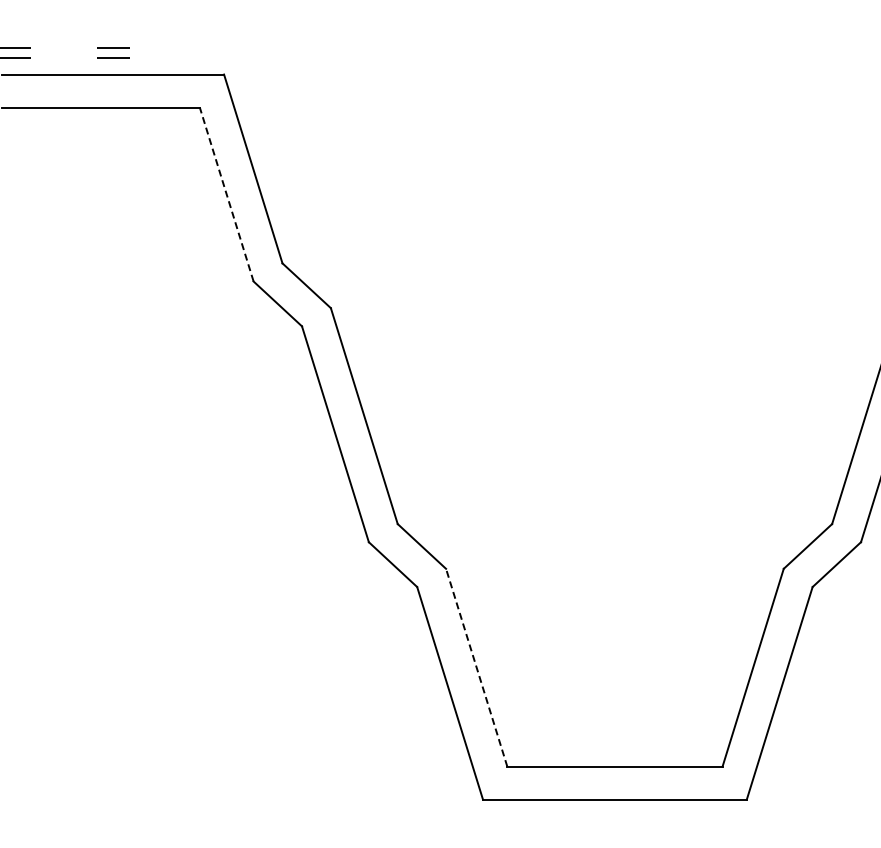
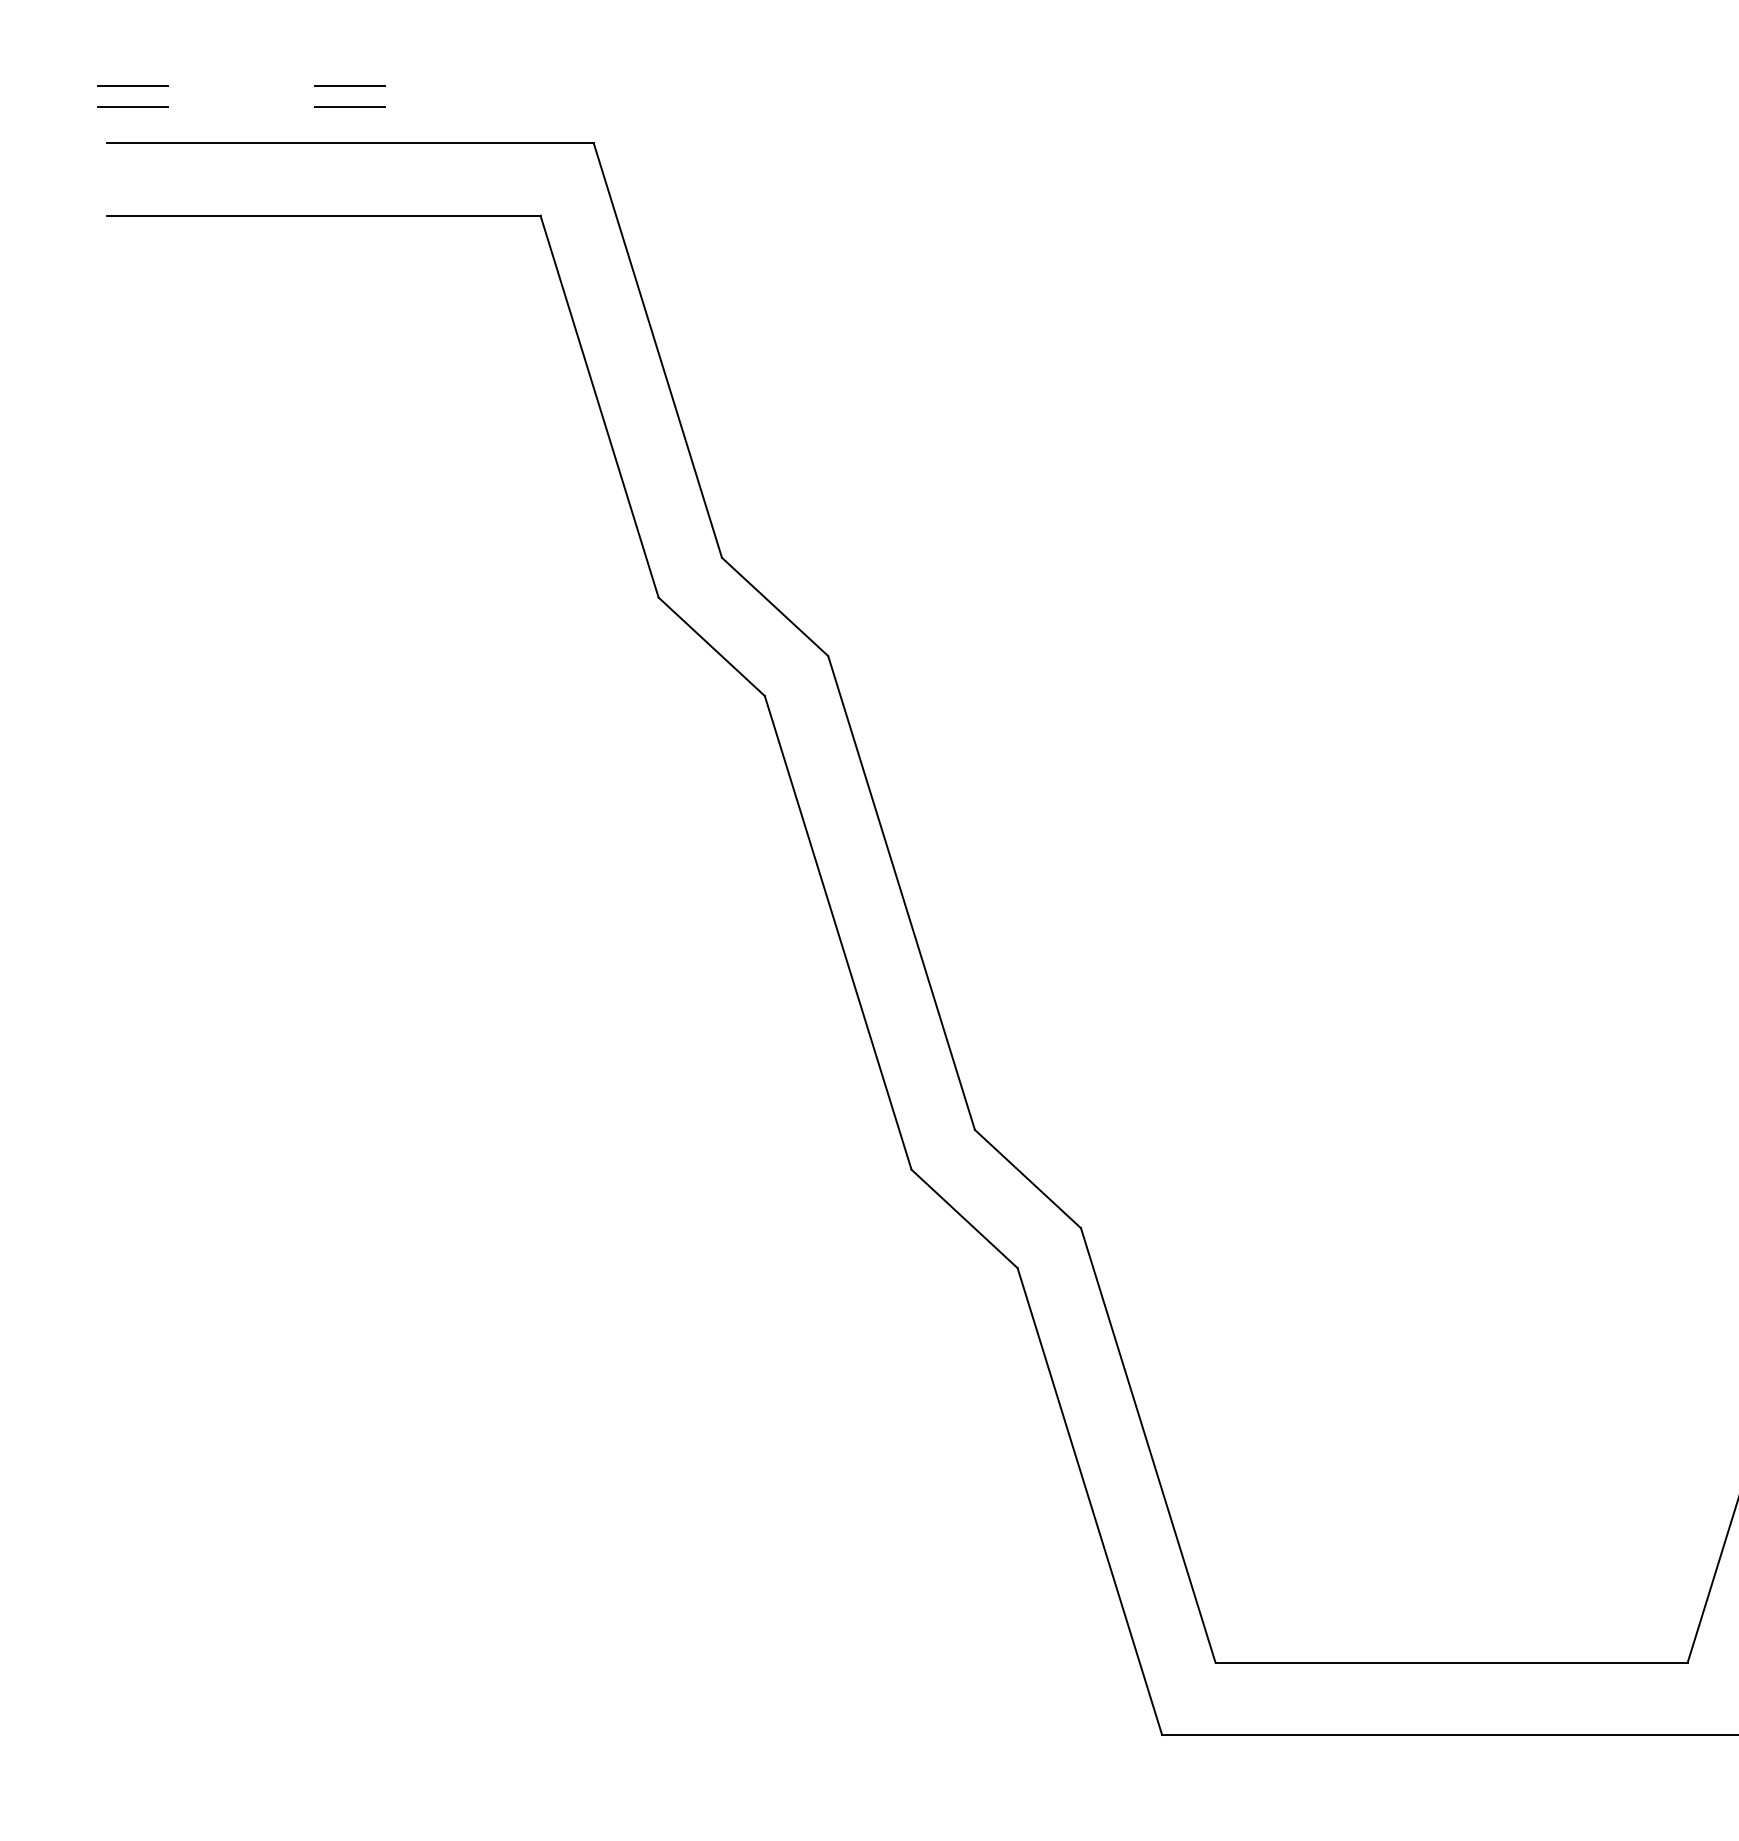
line: (226, 194) -> (599, 406), dashed -> solid
line: (476, 667) -> (1147, 1444), dashed -> solid

